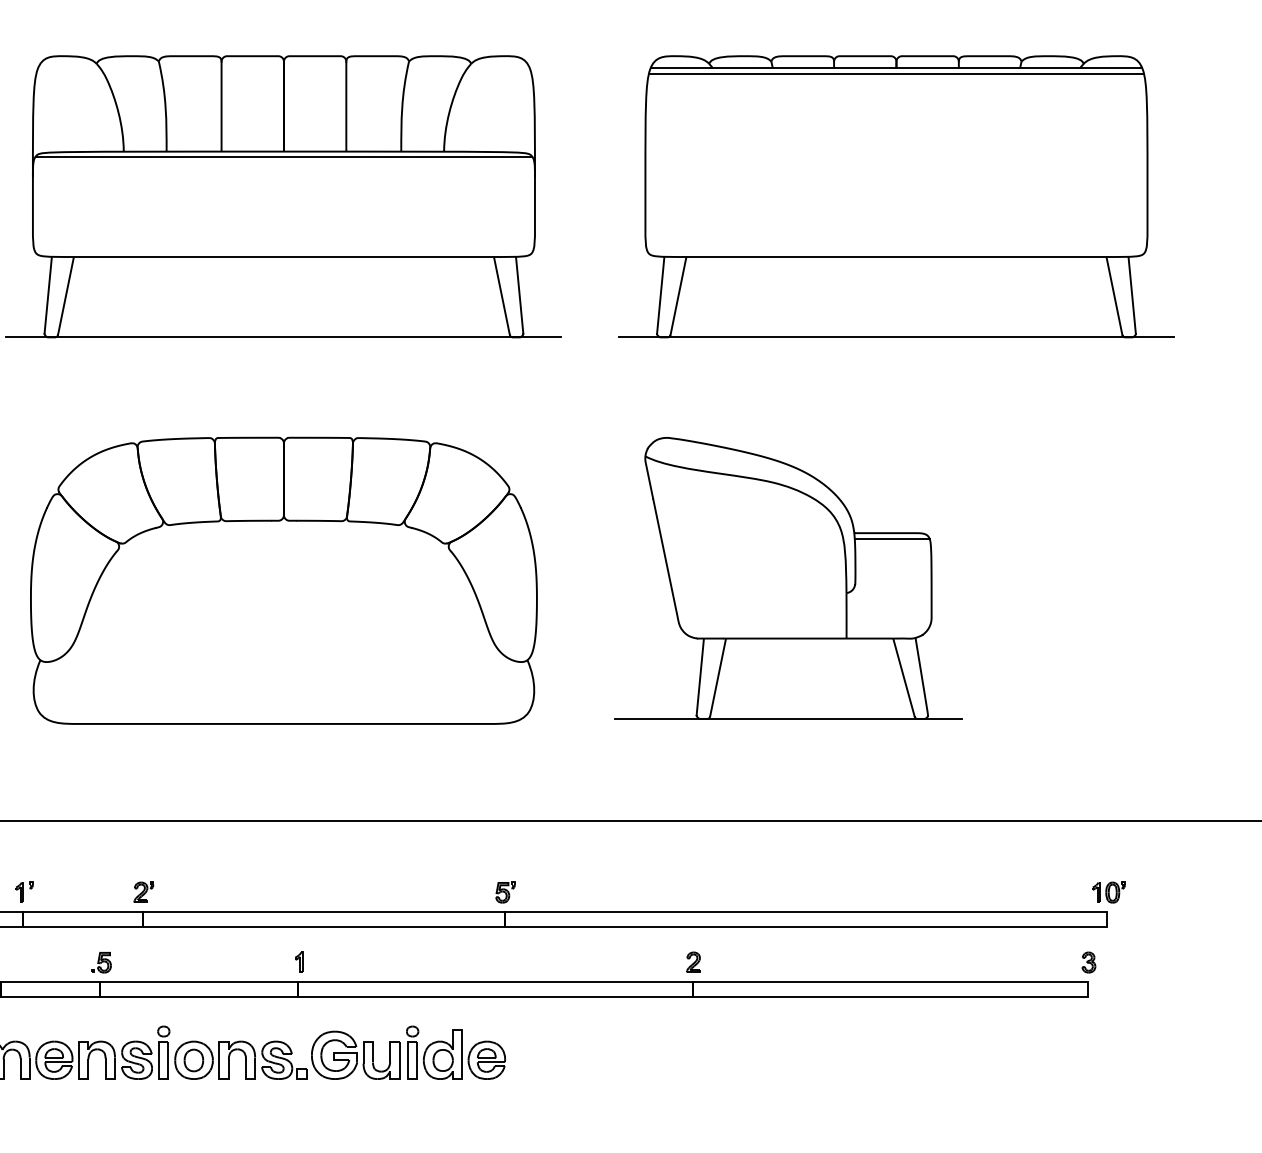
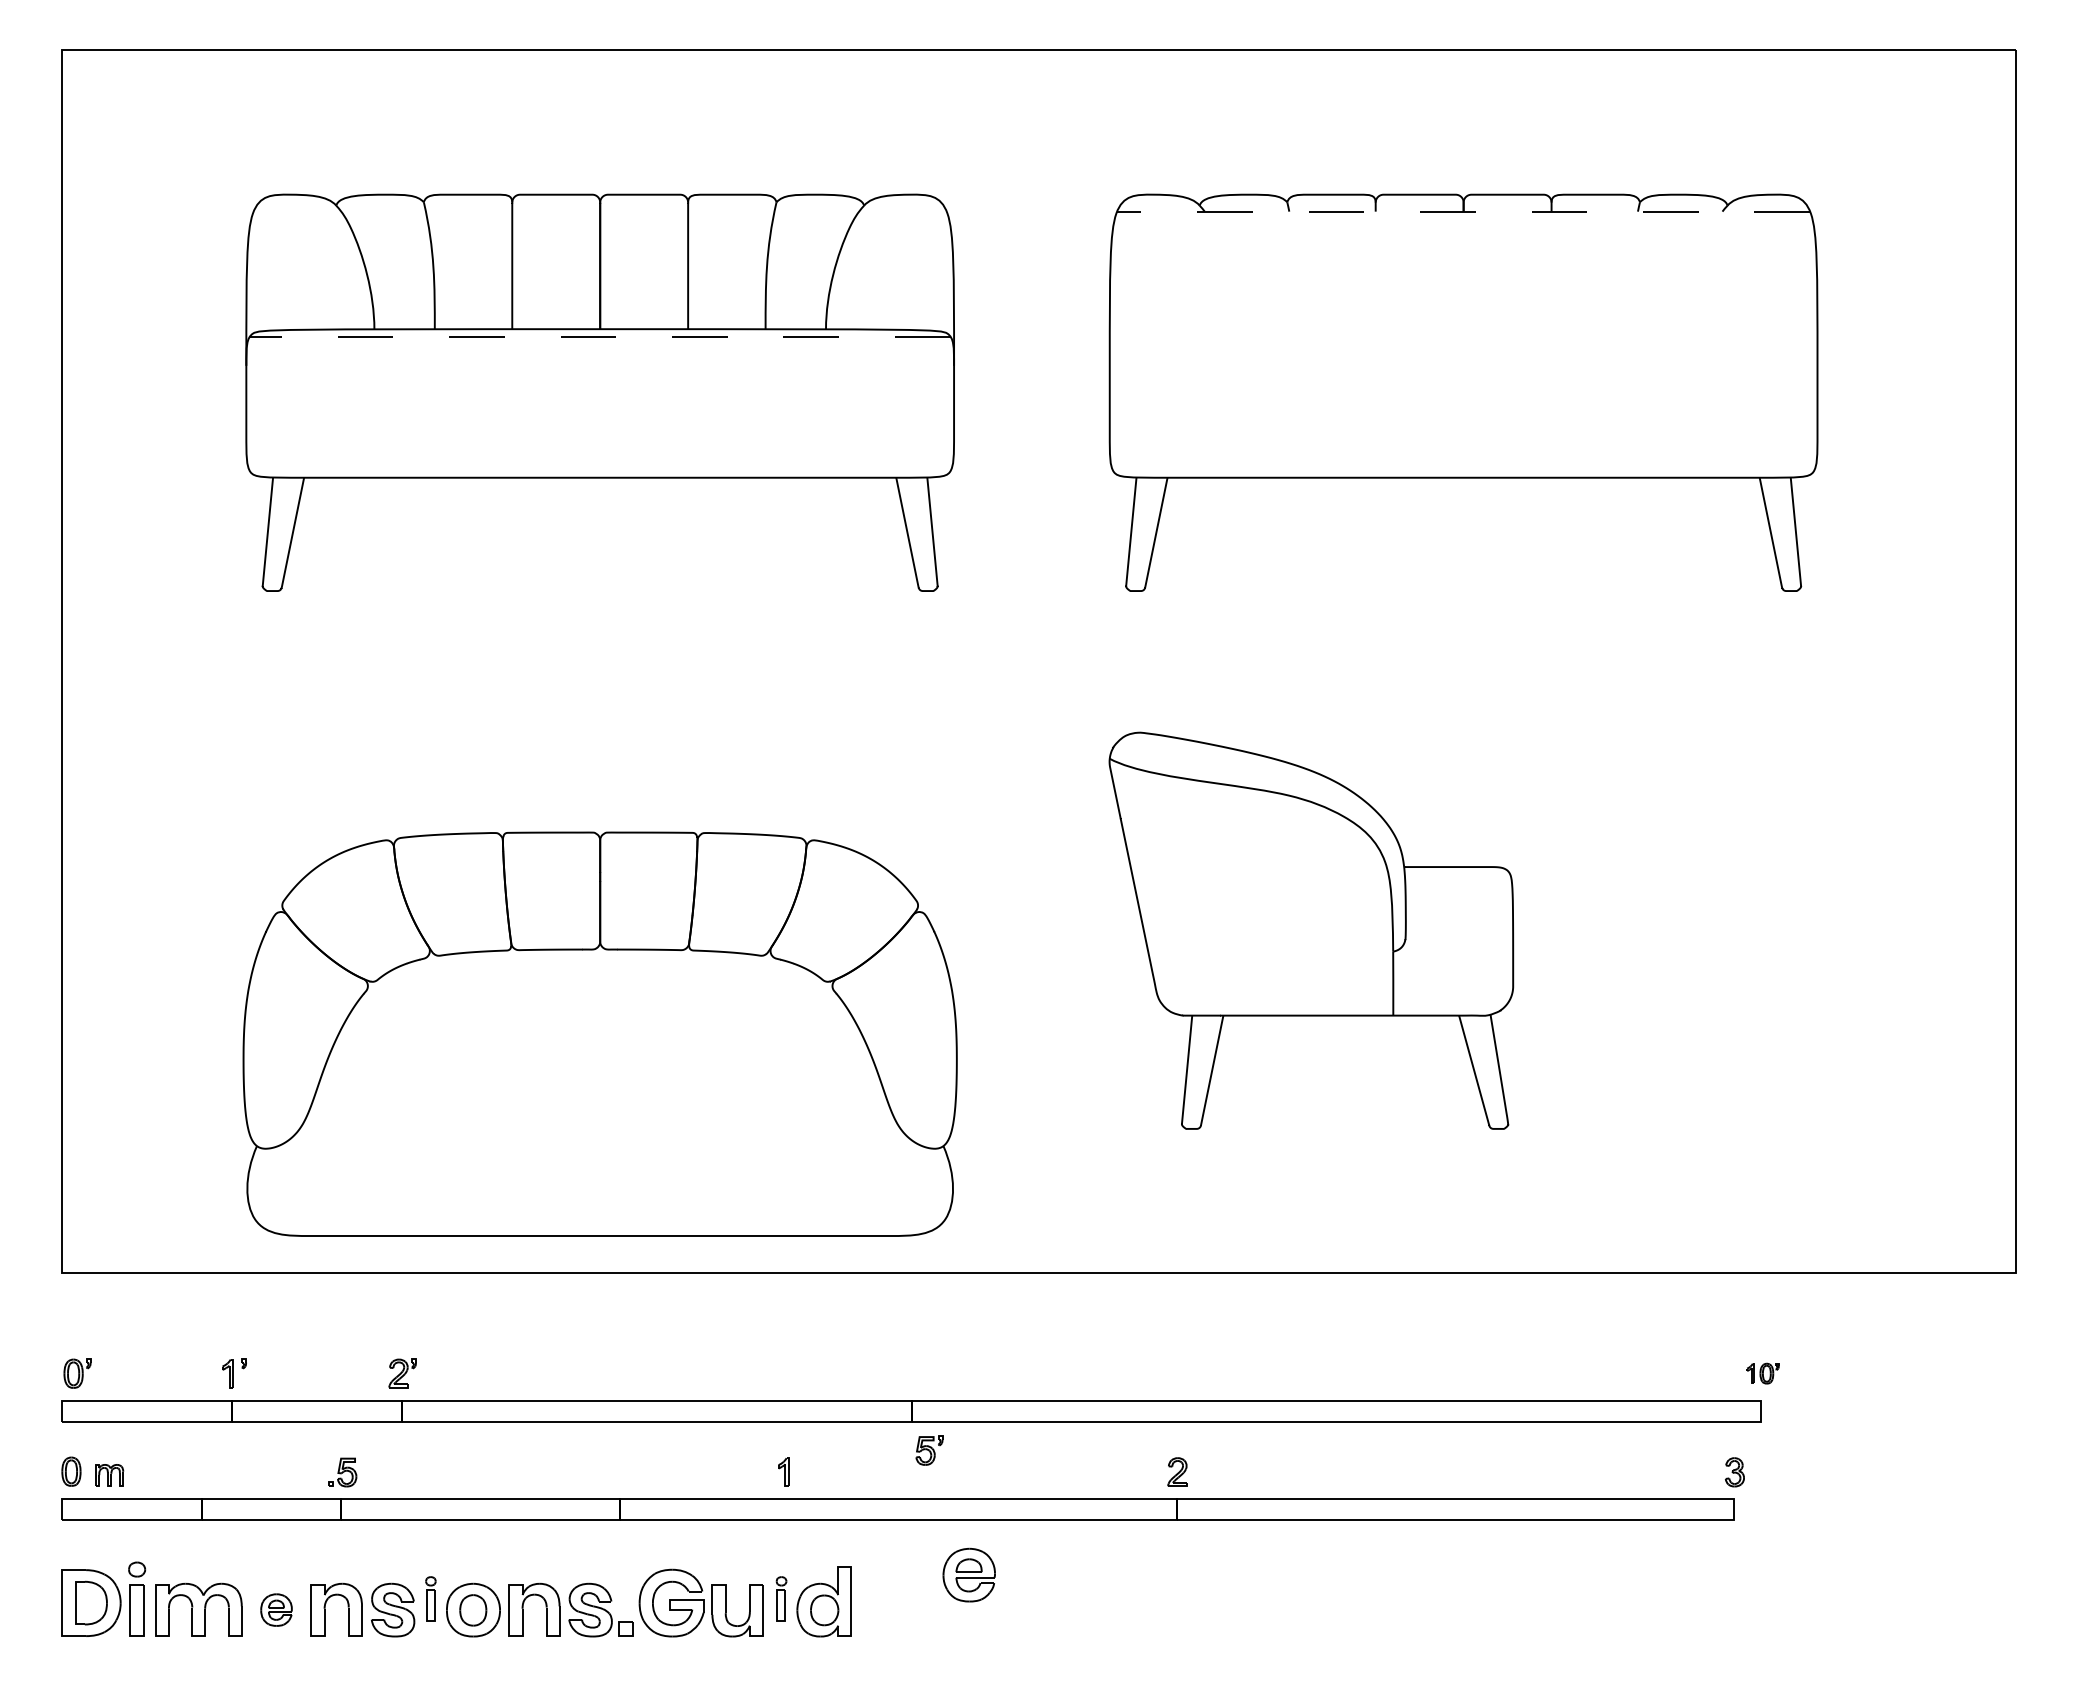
line: (896, 68) -> (1463, 211), solid -> dashed
line: (896, 73) -> (1463, 219), removed
line: (284, 156) -> (600, 336), solid -> dashed
line: (284, 337) -> (600, 591), removed
line: (896, 337) -> (1463, 591), removed
line: (892, 538) -> (1457, 874), removed
part: (283, 580) -> (599, 1033), moved
line: (788, 718) -> (1311, 1128), removed
part: (505, 892) -> (929, 1450), moved
part: (1108, 892) -> (1762, 1373), size x0.7
part: (299, 961) -> (783, 1471), moved
part: (163, 1052) -> (430, 1598), size x0.6
part: (412, 1052) -> (781, 1598), size x0.6
part: (54, 1059) -> (276, 1609), size x0.6
part: (486, 1059) -> (968, 1574), moved

